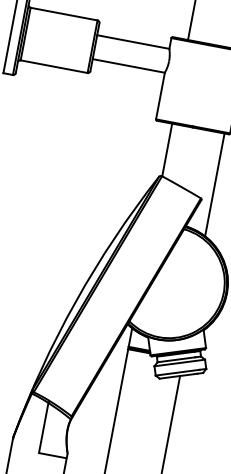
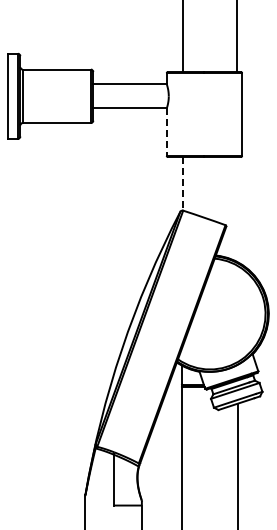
line: (160, 96) -> (166, 132), solid -> dashed
line: (167, 149) -> (183, 183), solid -> dashed
line: (214, 184) -> (236, 209), removed

